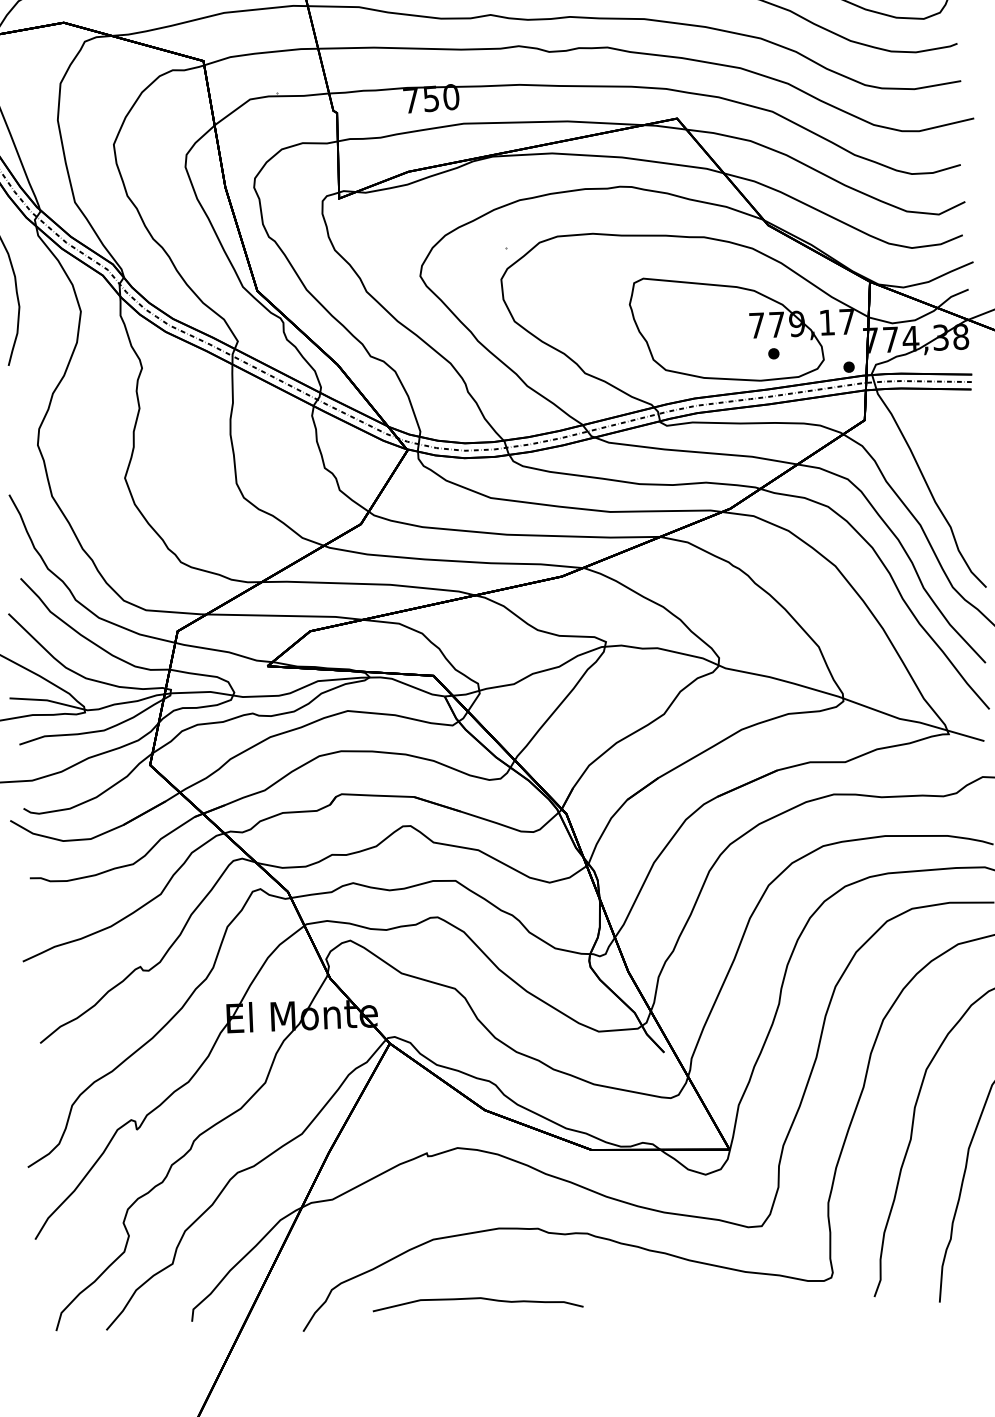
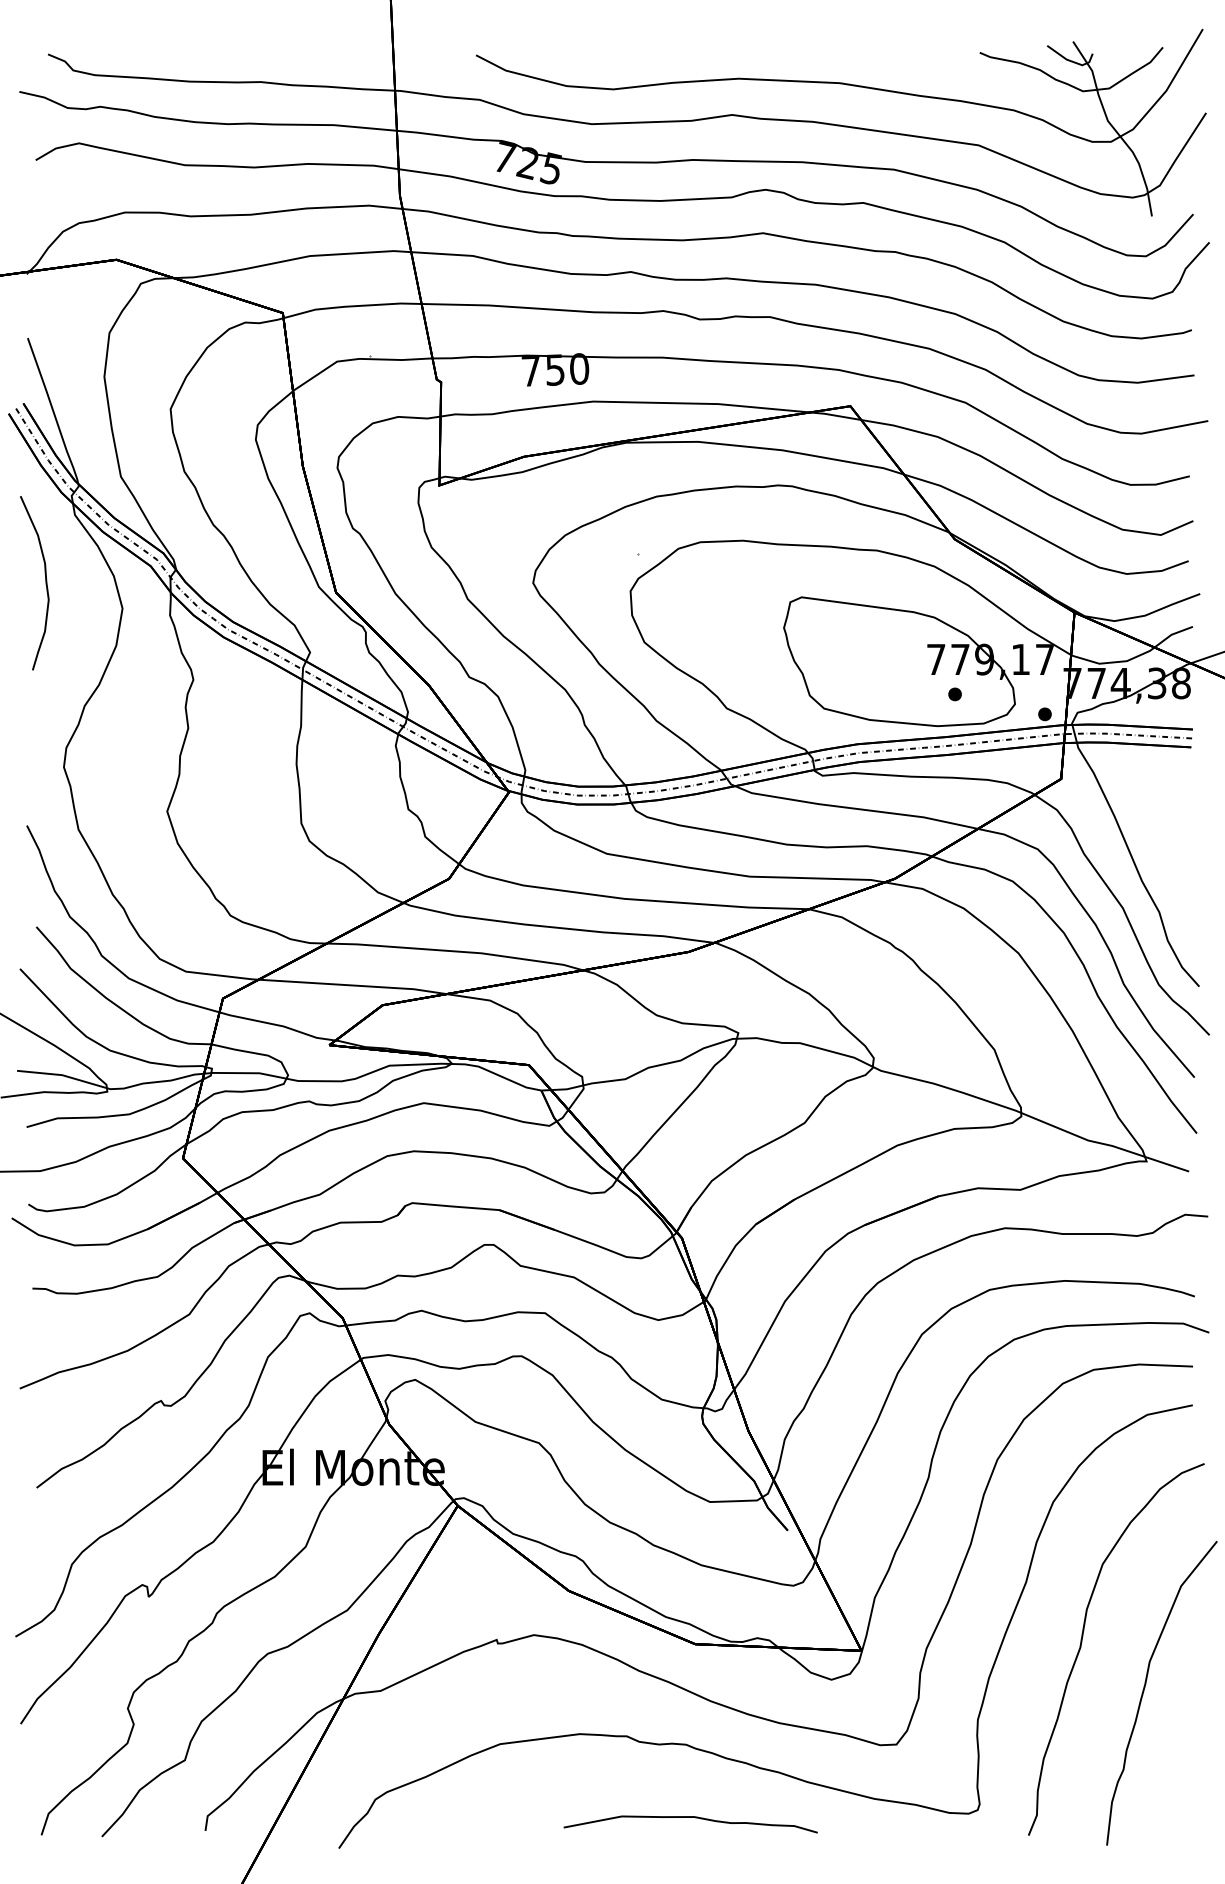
curve: (477, 1298) -> (690, 1817), moved

